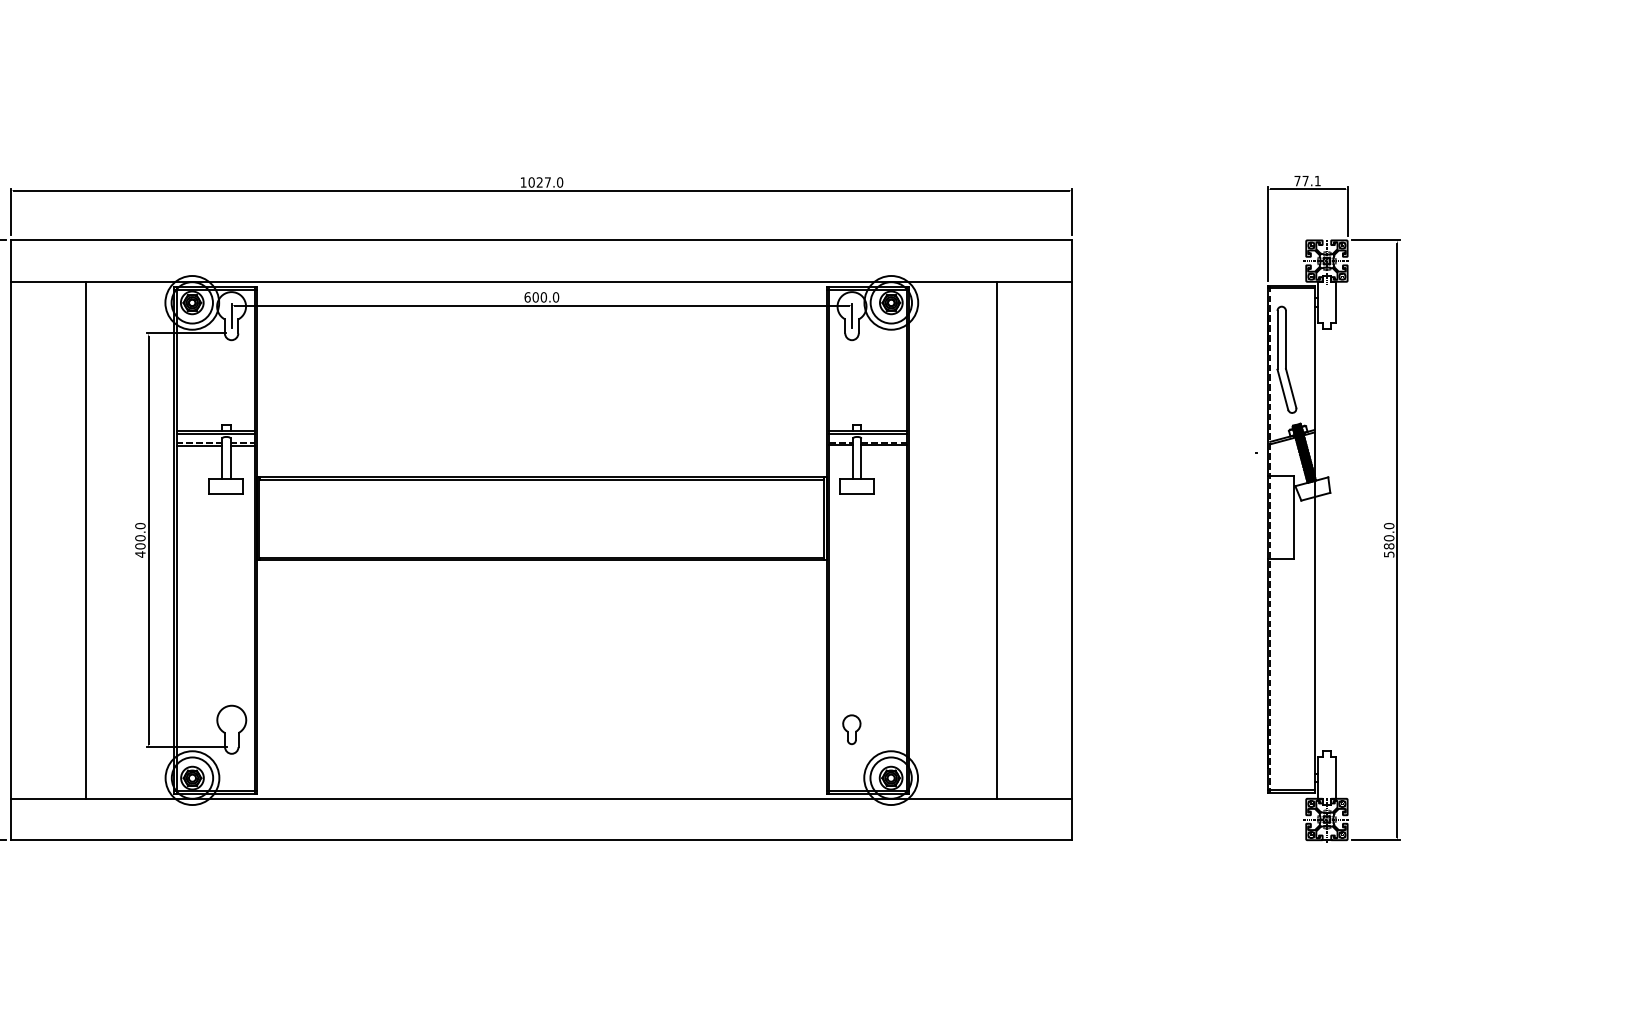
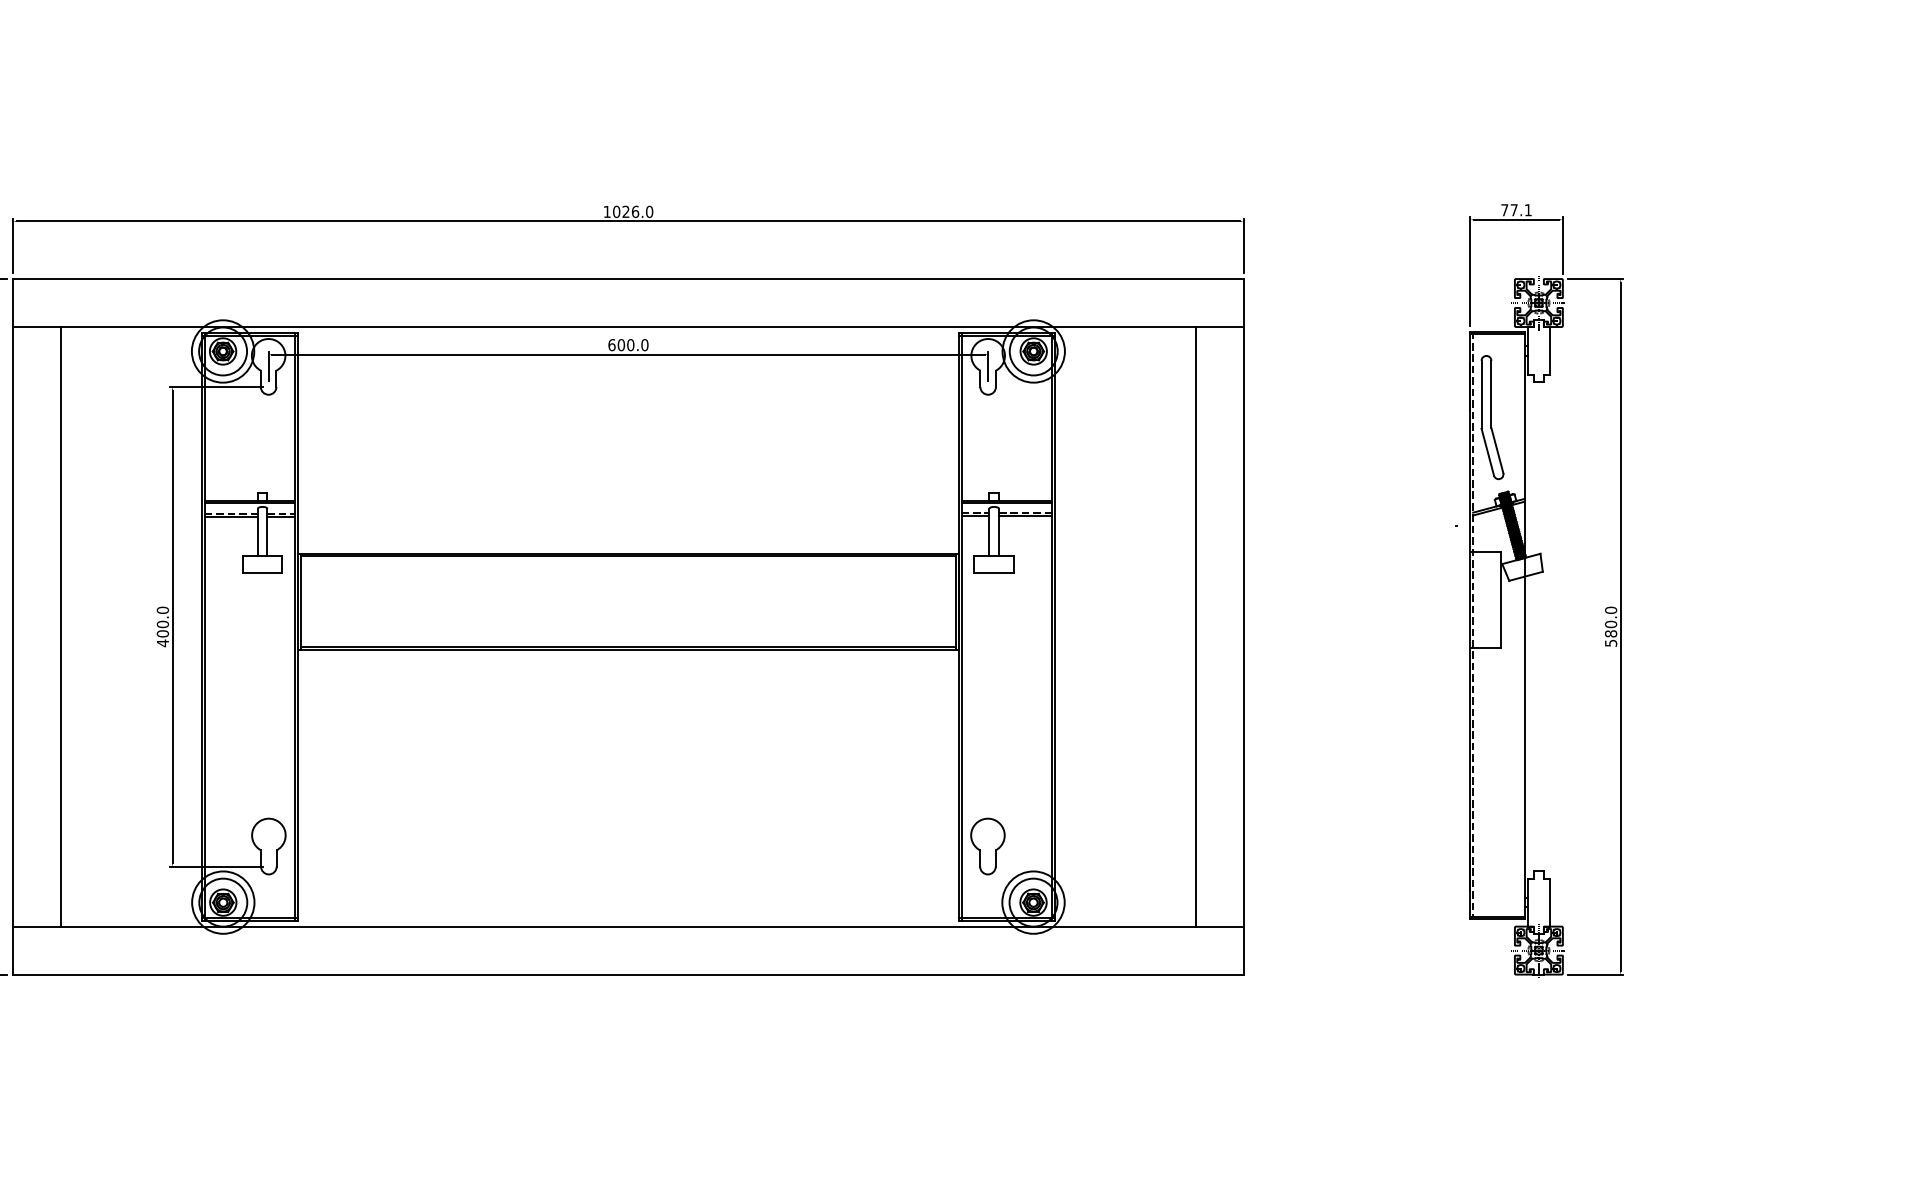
text: (547, 182) -> (635, 211), 1027.0 -> 1026.0
line: (86, 540) -> (61, 626), moved
line: (997, 540) -> (1195, 626), moved
part: (851, 729) -> (987, 846), size x1.67

